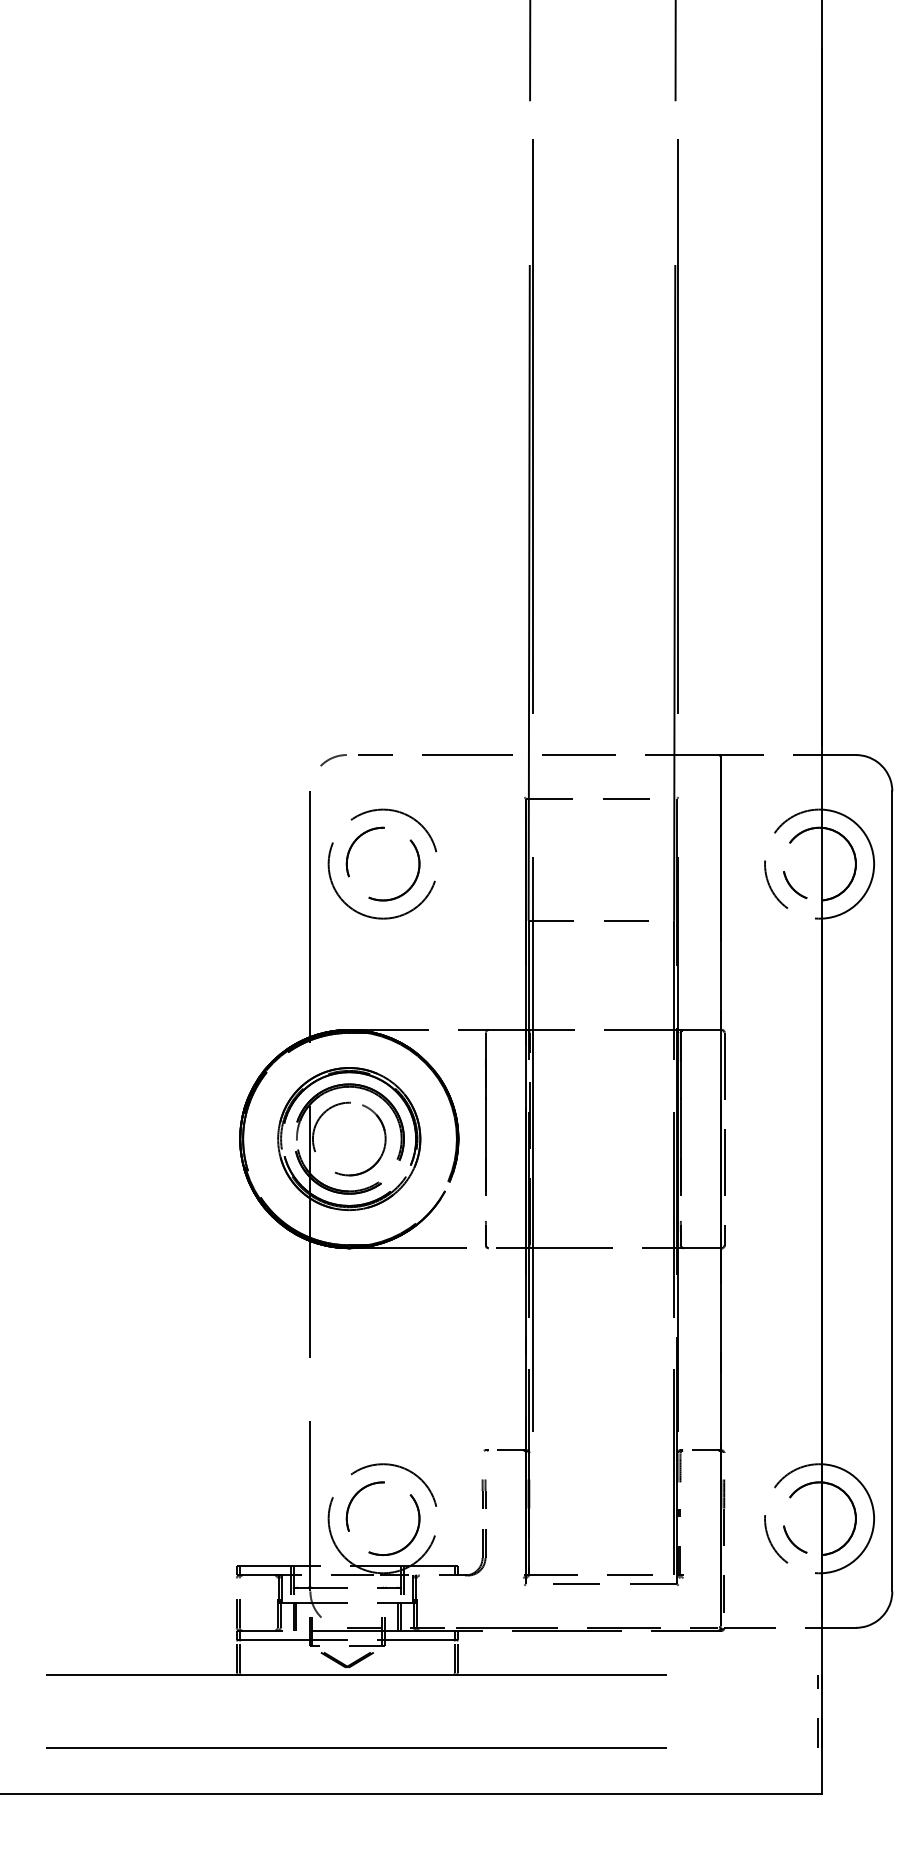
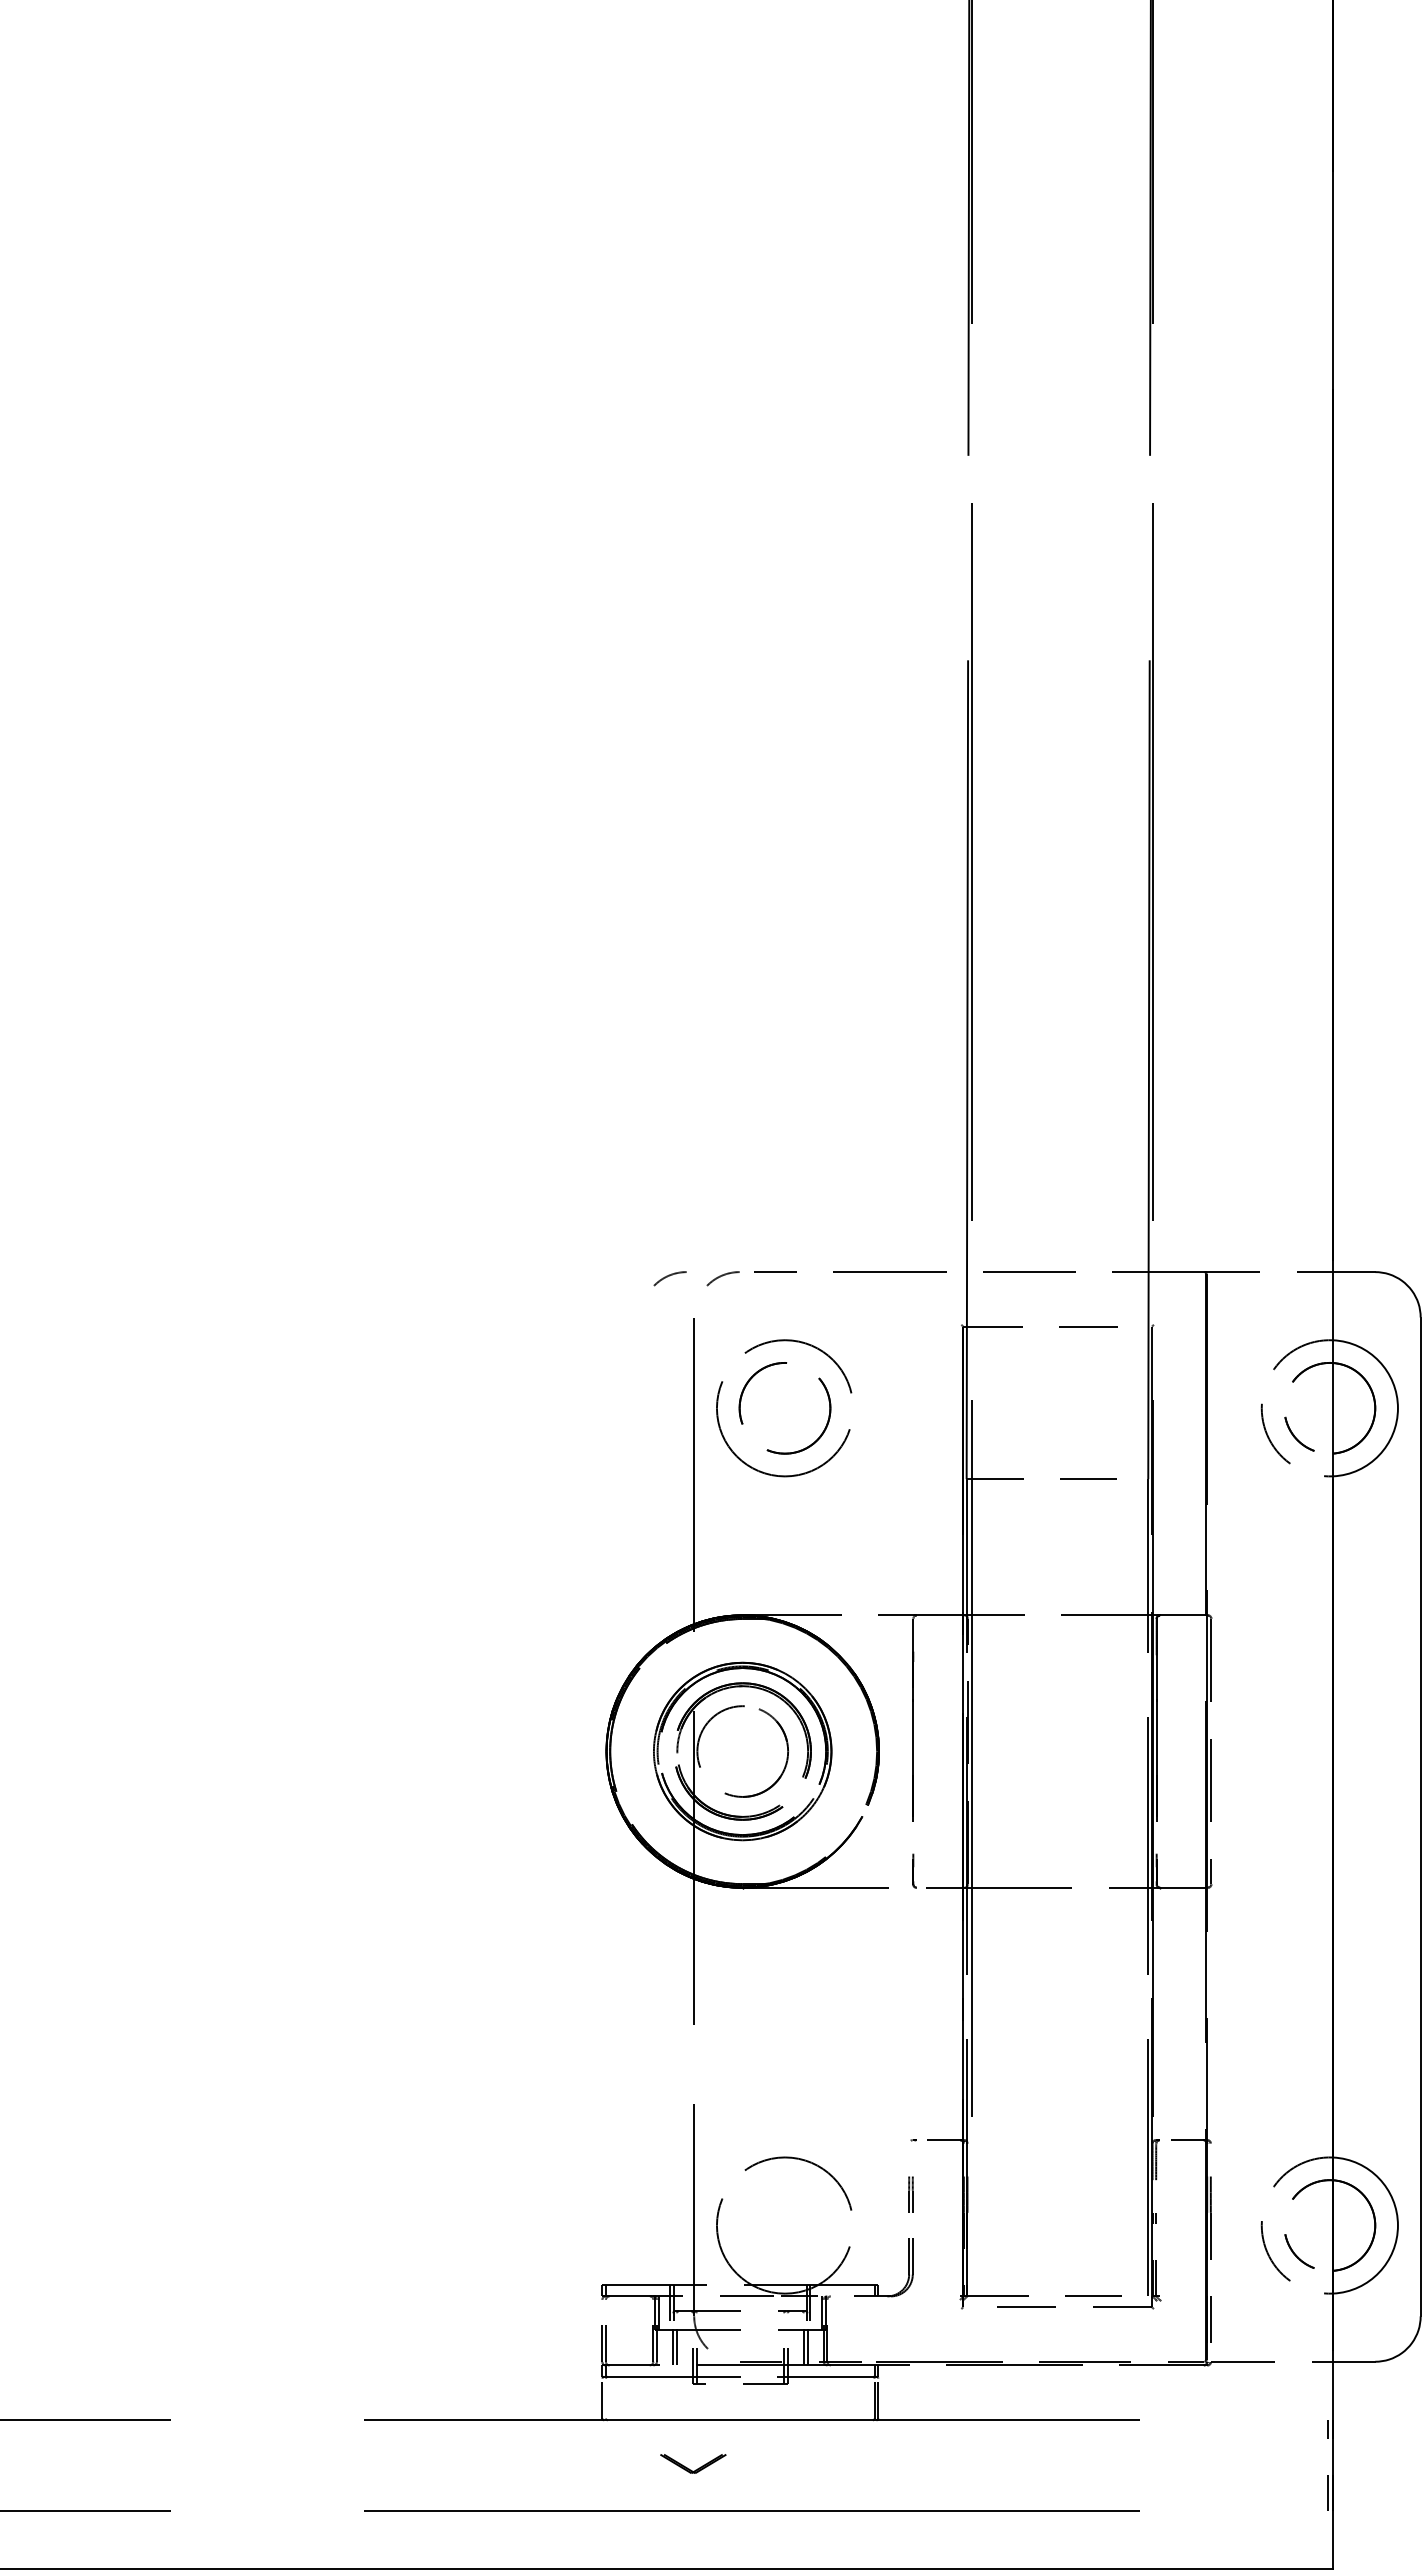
part: (290, 760) -> (669, 1278), added
part: (353, 1500) -> (747, 2202), removed
line: (239, 1657) -> (605, 2398), removed
part: (349, 1664) -> (695, 2469), moved

